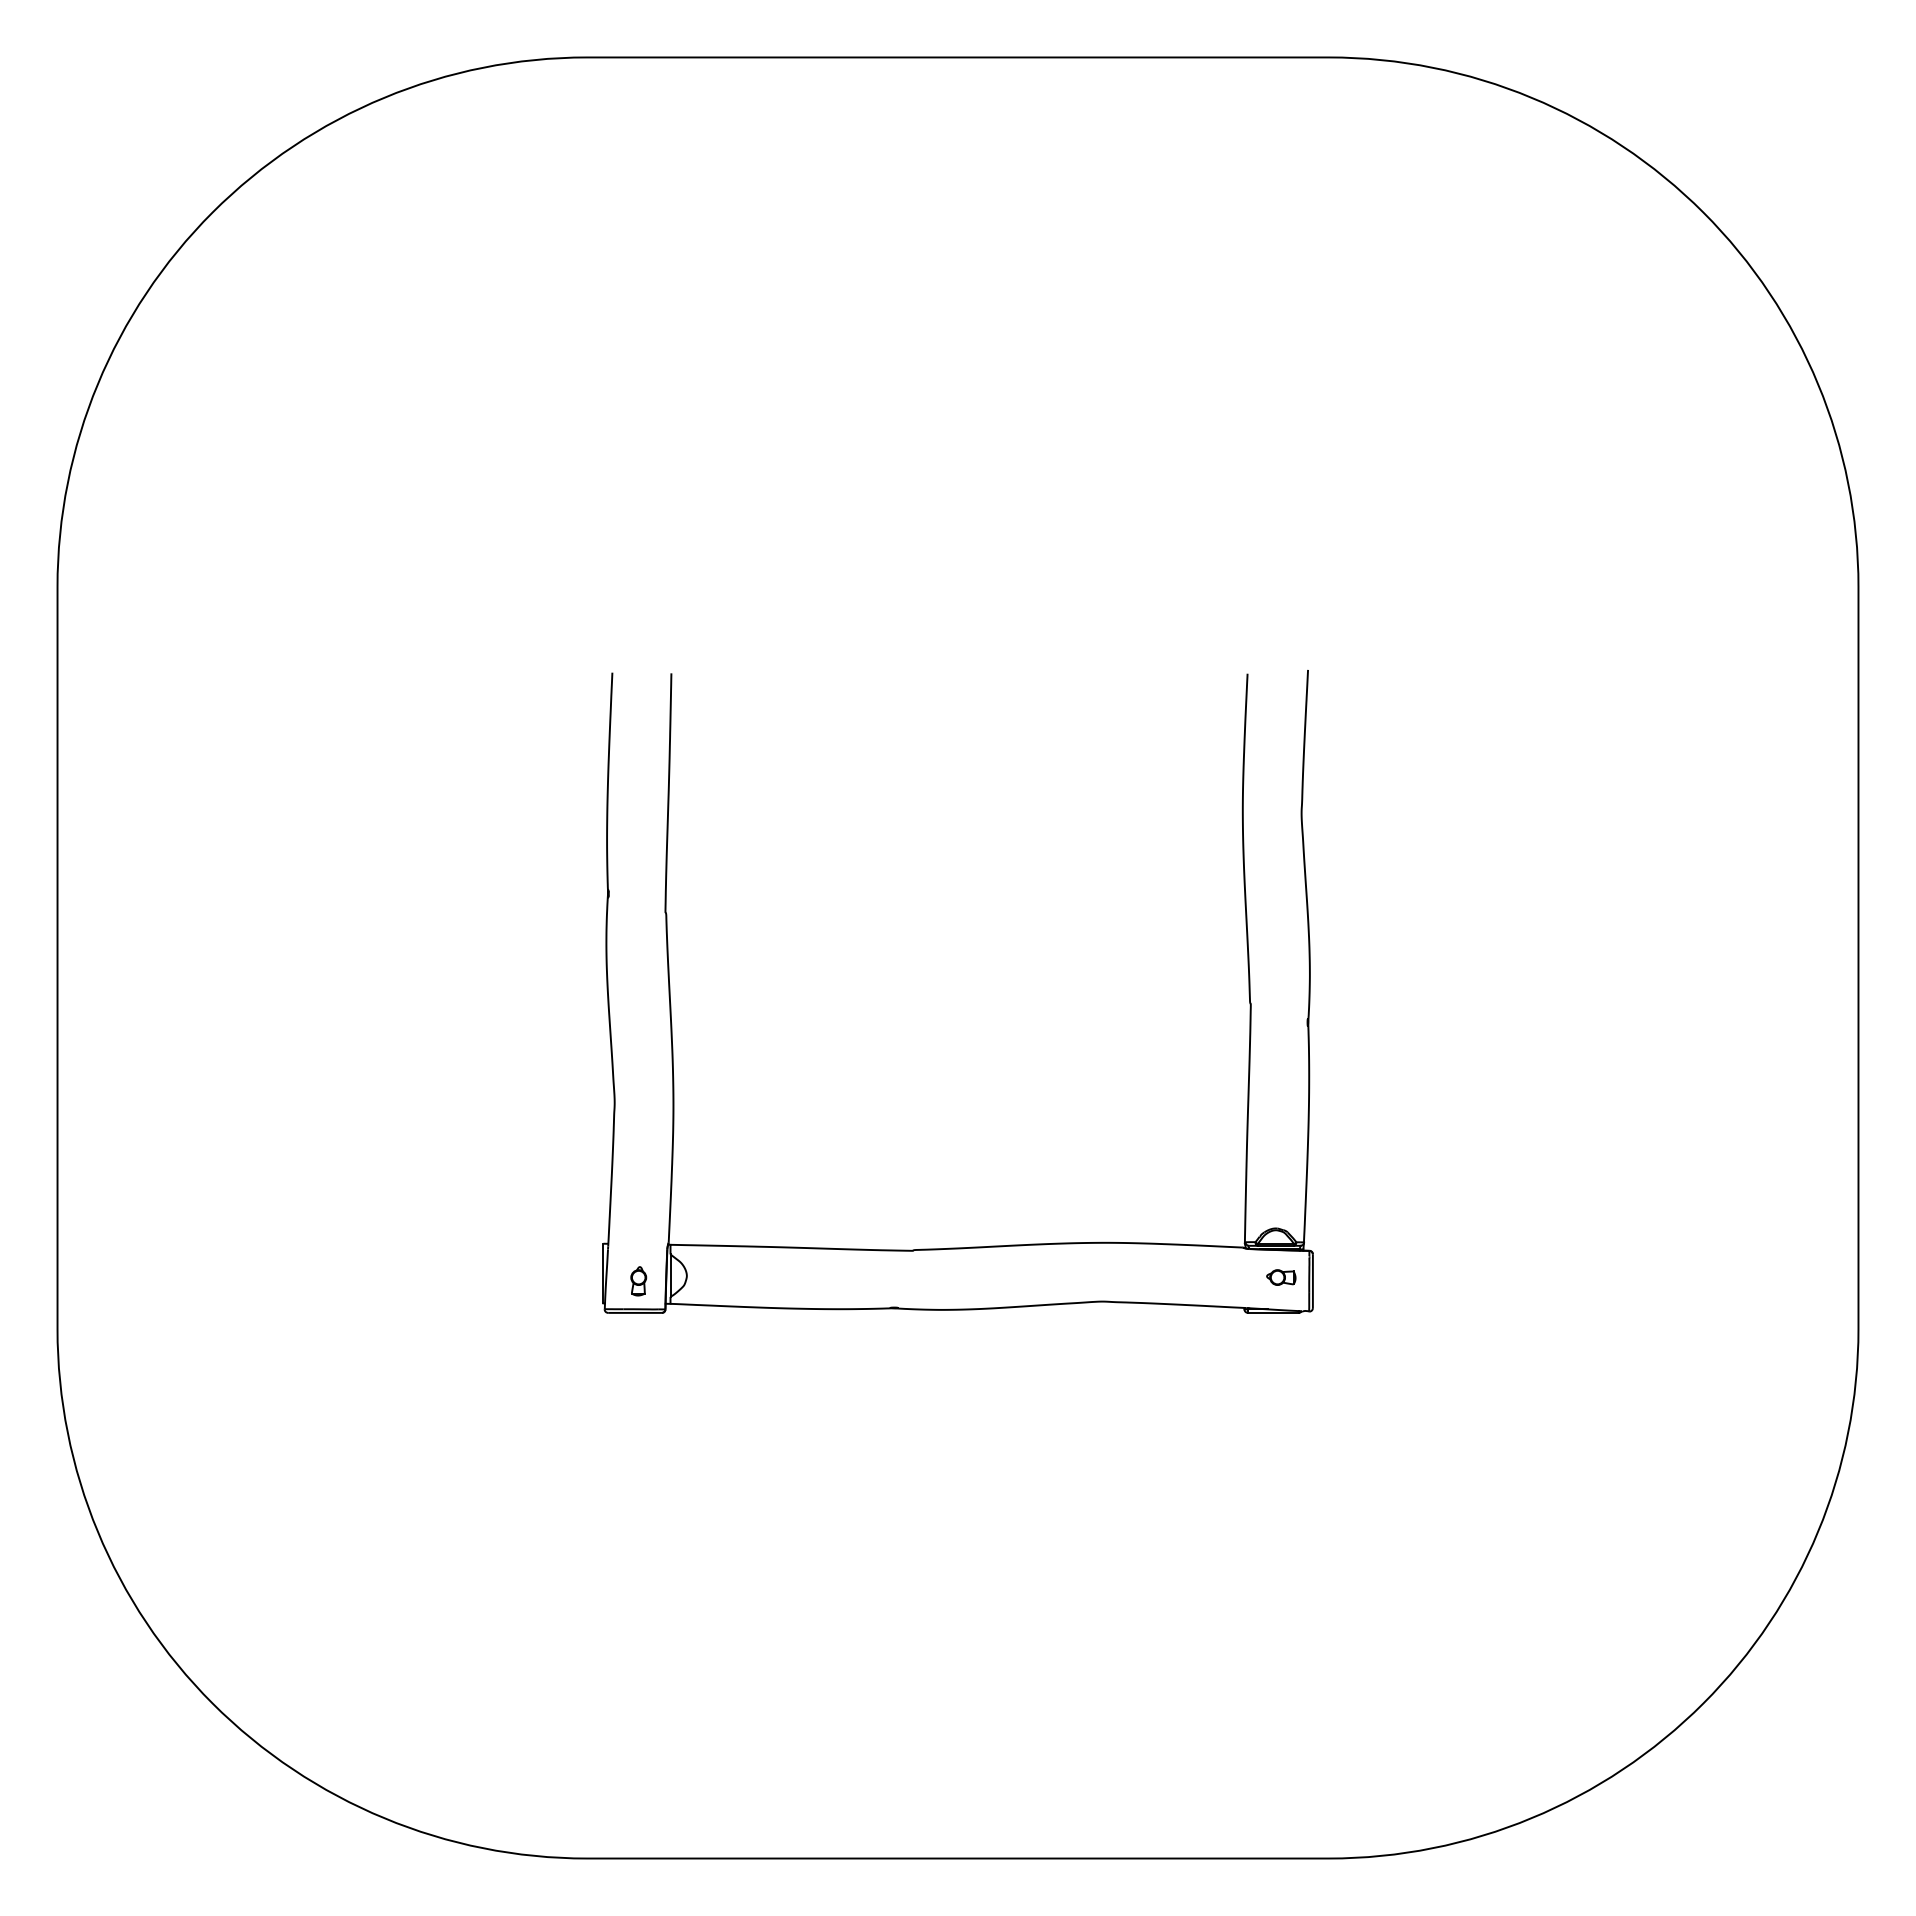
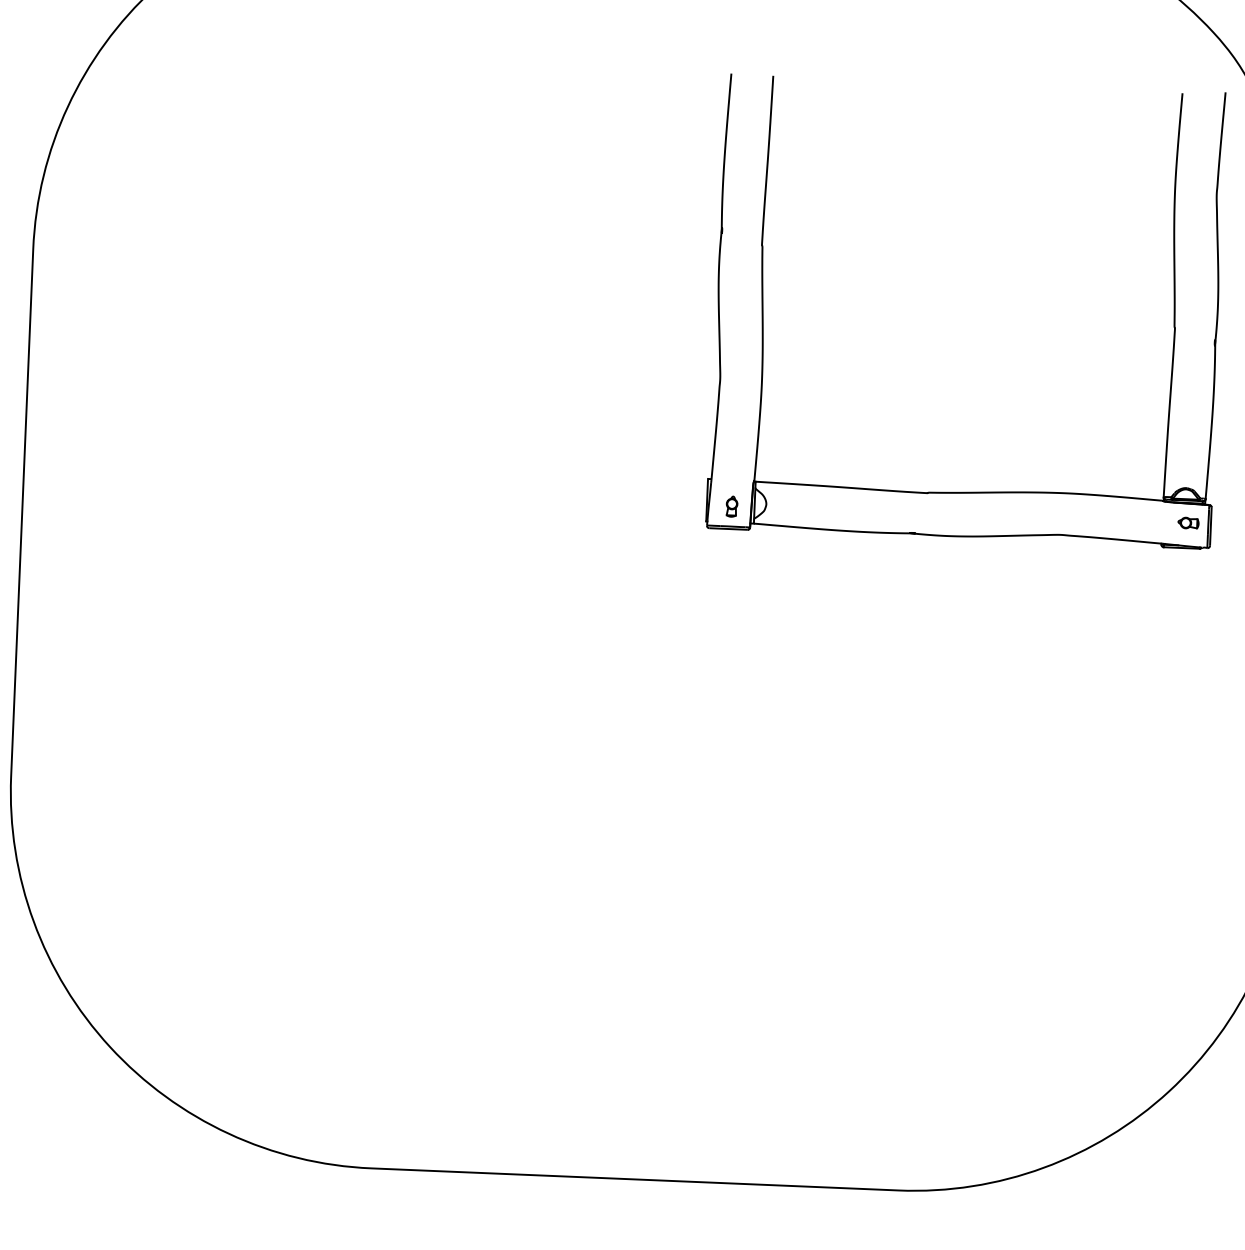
part: (971, 1246) -> (969, 491), moved

